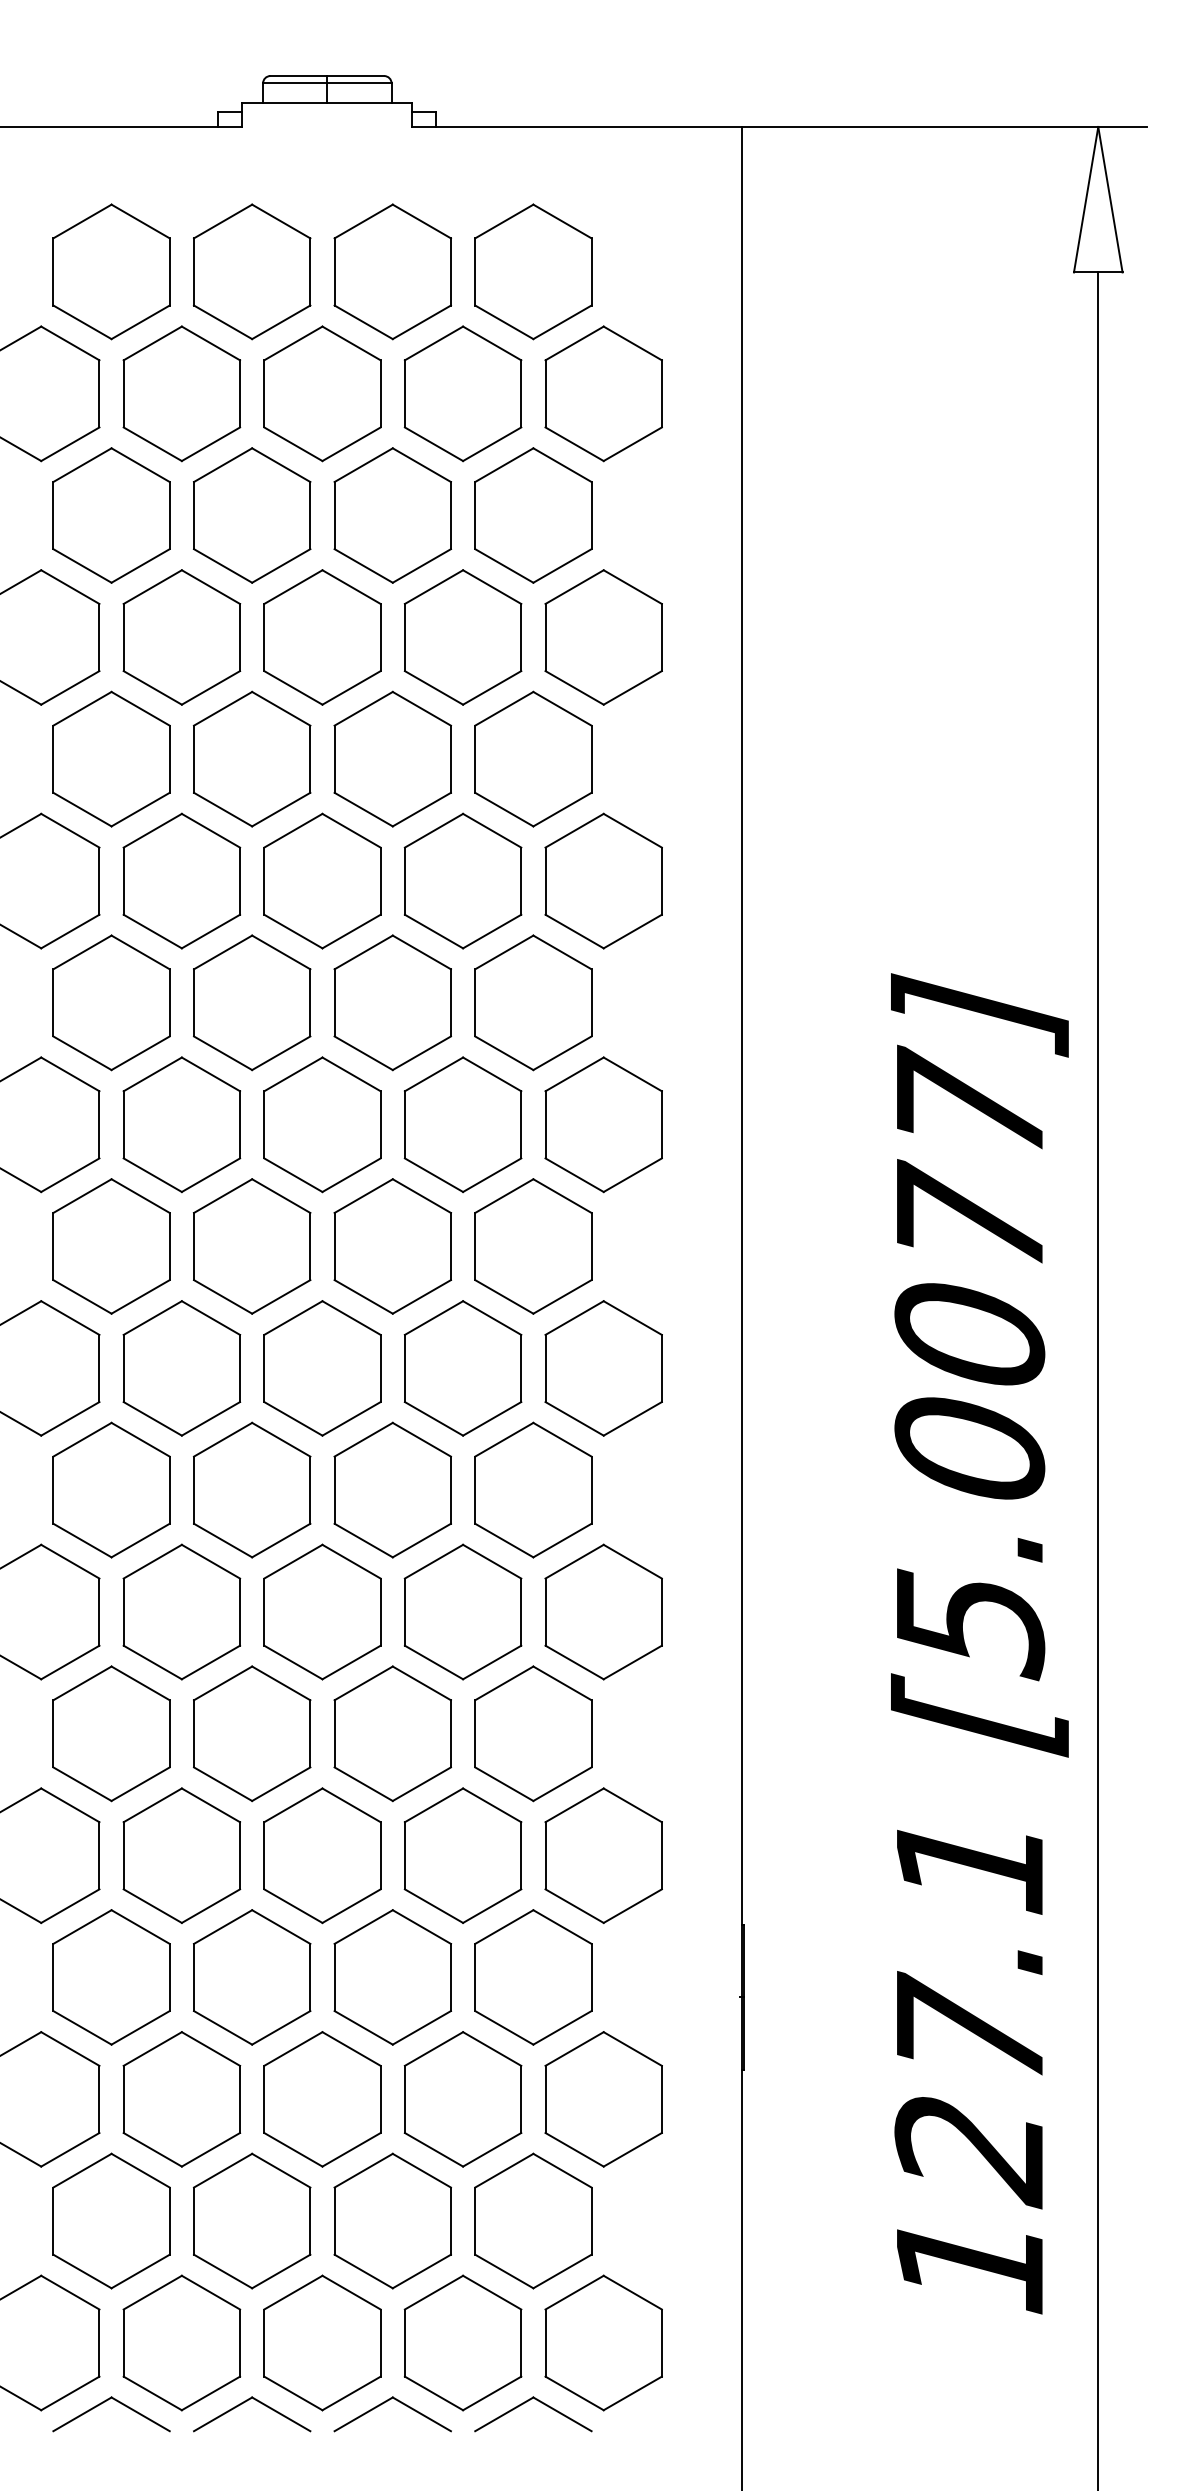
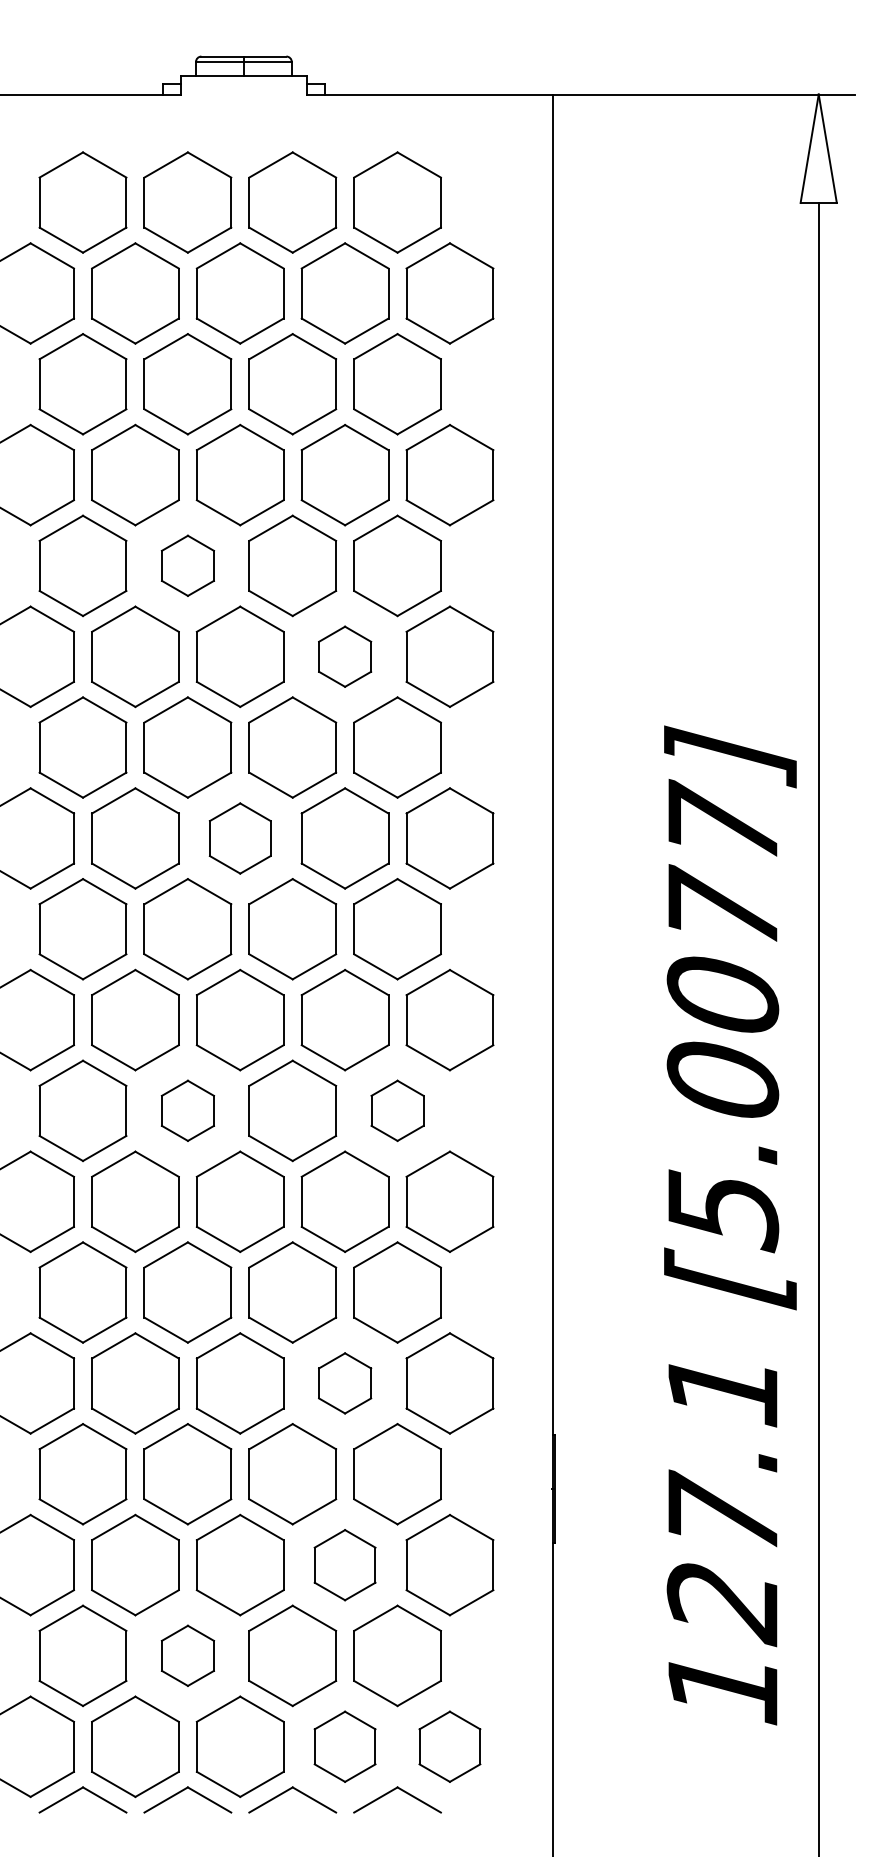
part: (252, 758) -> (188, 565), size x0.6
part: (462, 880) -> (344, 656), size x0.6
part: (322, 1124) -> (240, 838), size x0.7
part: (252, 1489) -> (188, 1110), size x0.6
part: (533, 1489) -> (397, 1110), size x0.6
part: (462, 1855) -> (344, 1383), size x0.6
part: (462, 2099) -> (344, 1565), size x0.7
part: (252, 2220) -> (188, 1655), size x0.6
part: (462, 2342) -> (344, 1746), size x0.7
part: (603, 2342) -> (449, 1746), size x0.7

